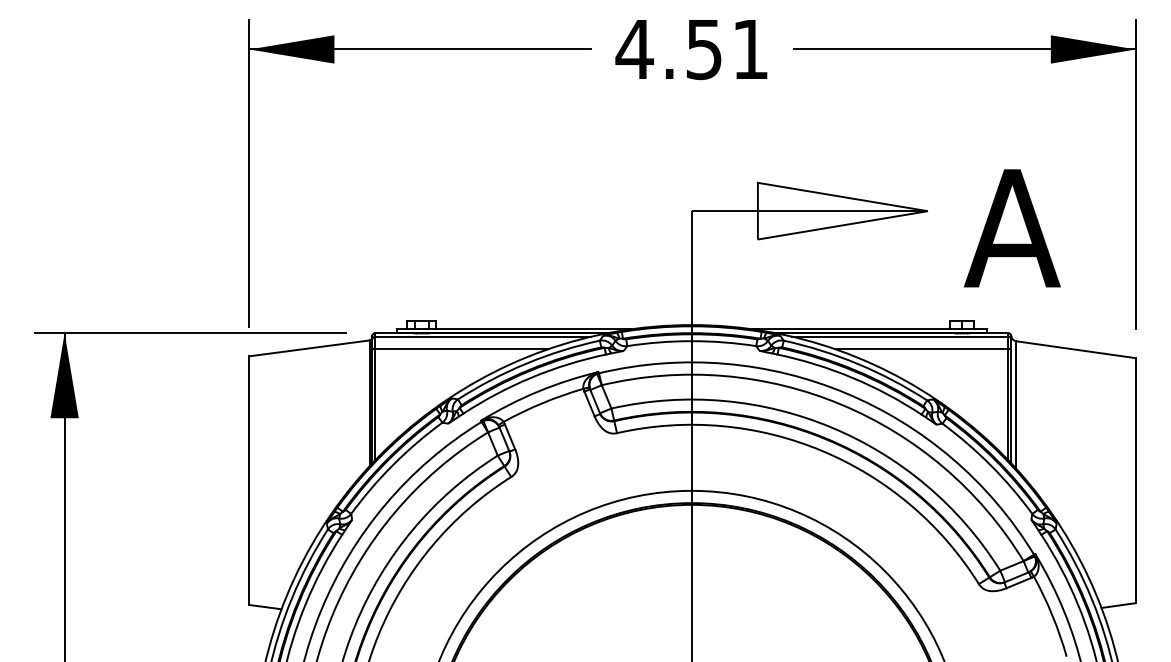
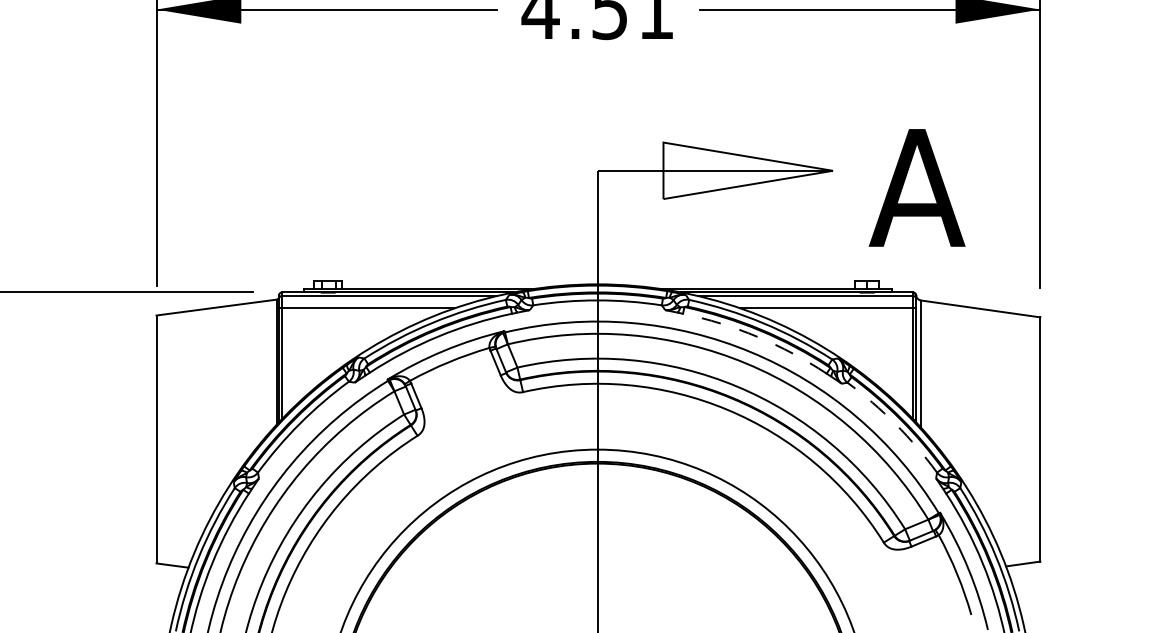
arc: (852, 377) -> (757, 336), solid -> dashed
arc: (990, 465) -> (895, 424), solid -> dashed

